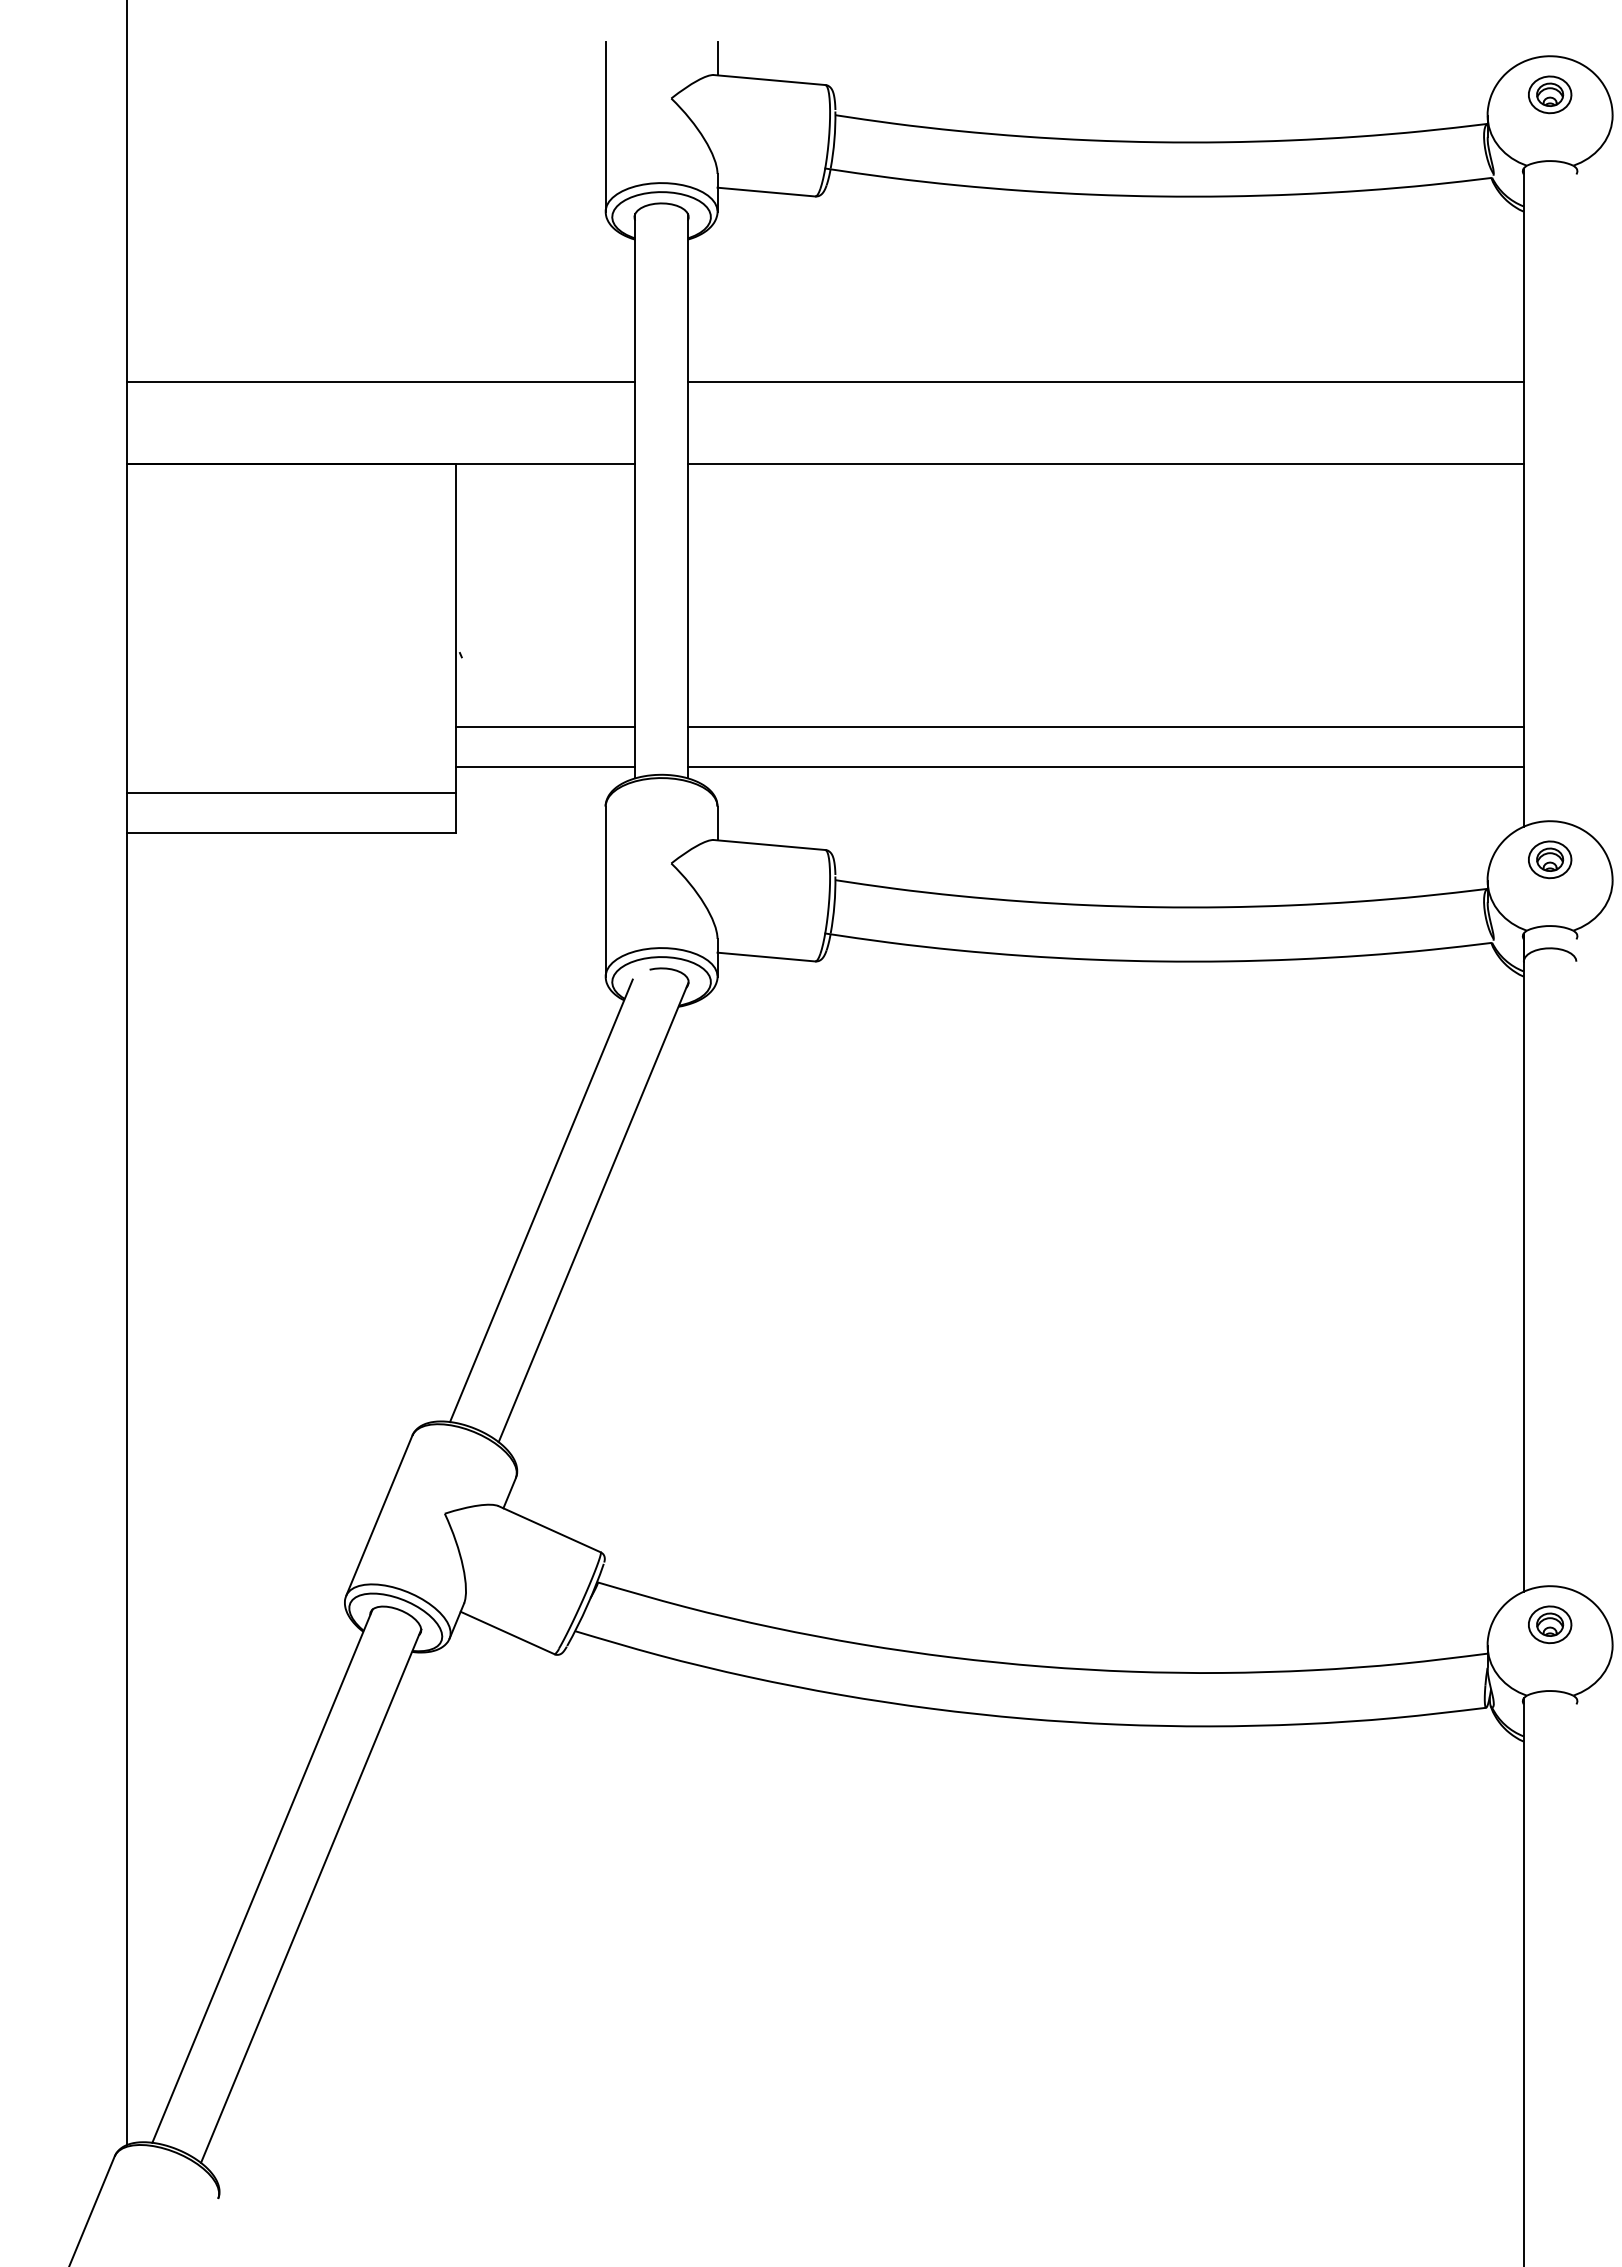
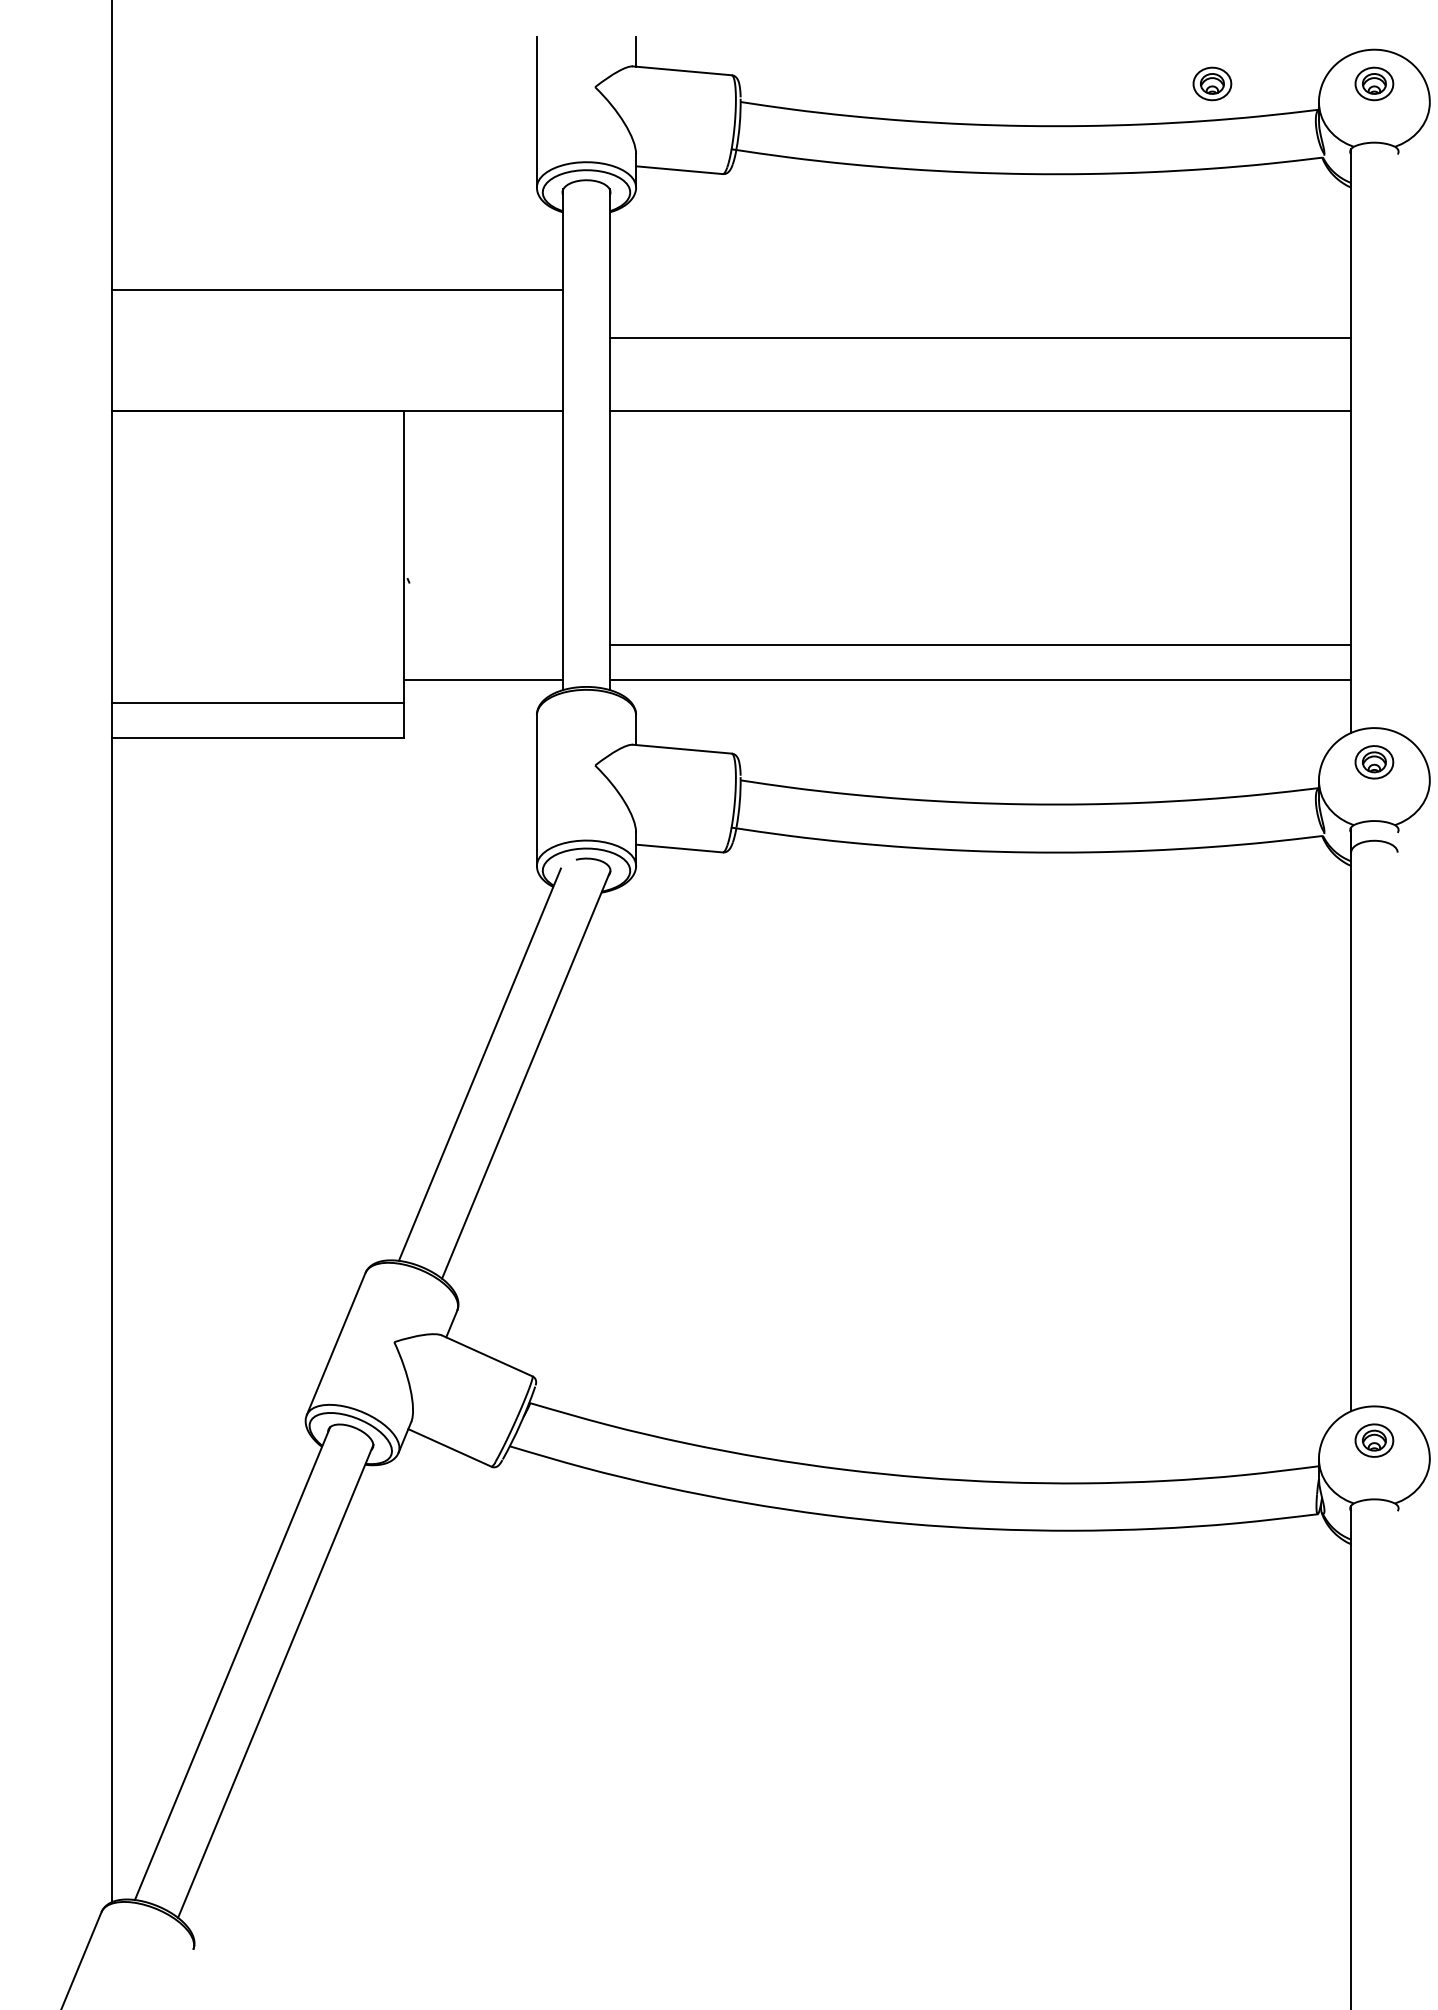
part: (1367, 94) -> (1212, 83), added
line: (380, 381) -> (337, 290), moved
line: (545, 726) -> (483, 644), removed

